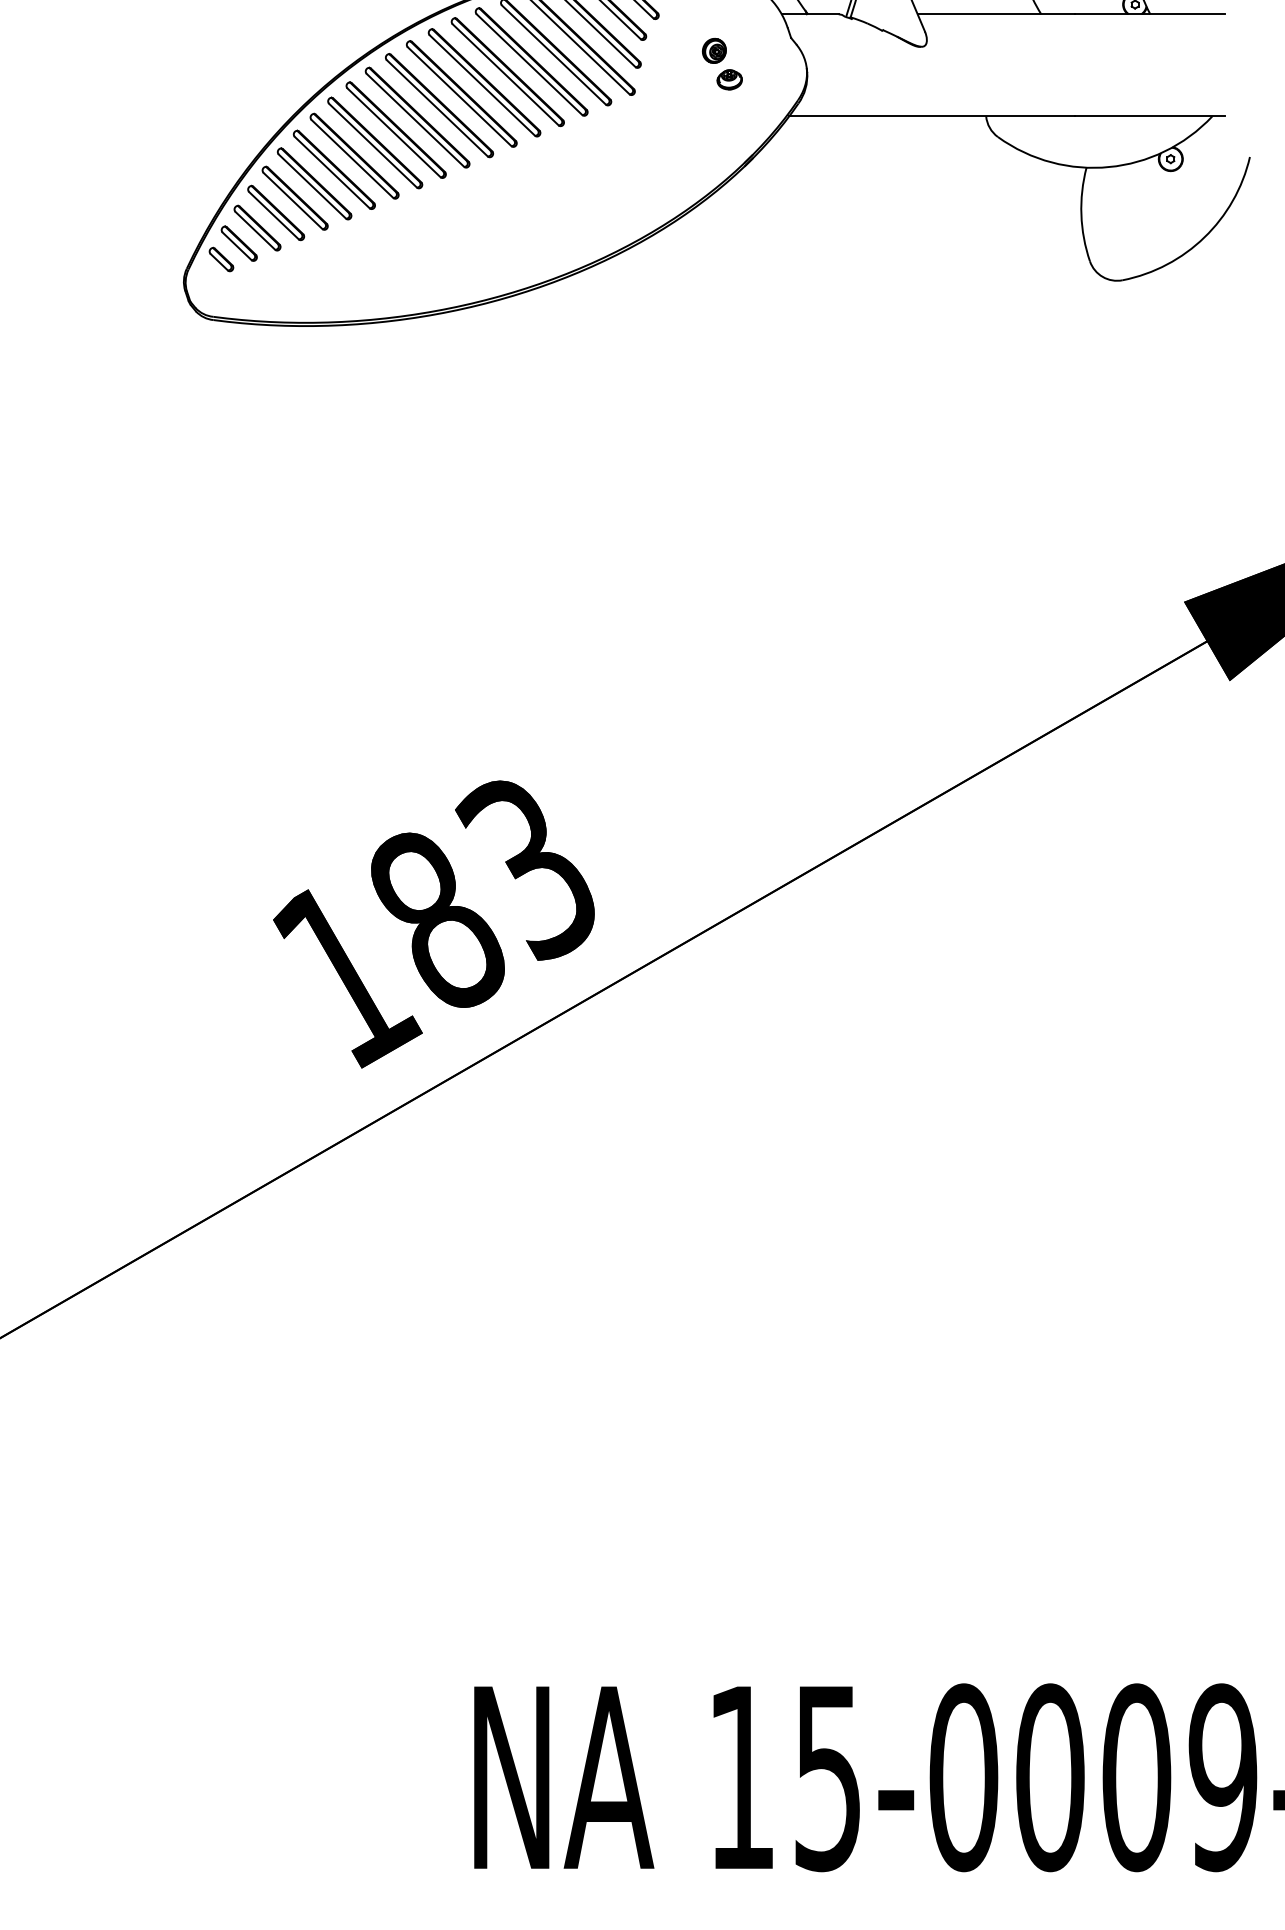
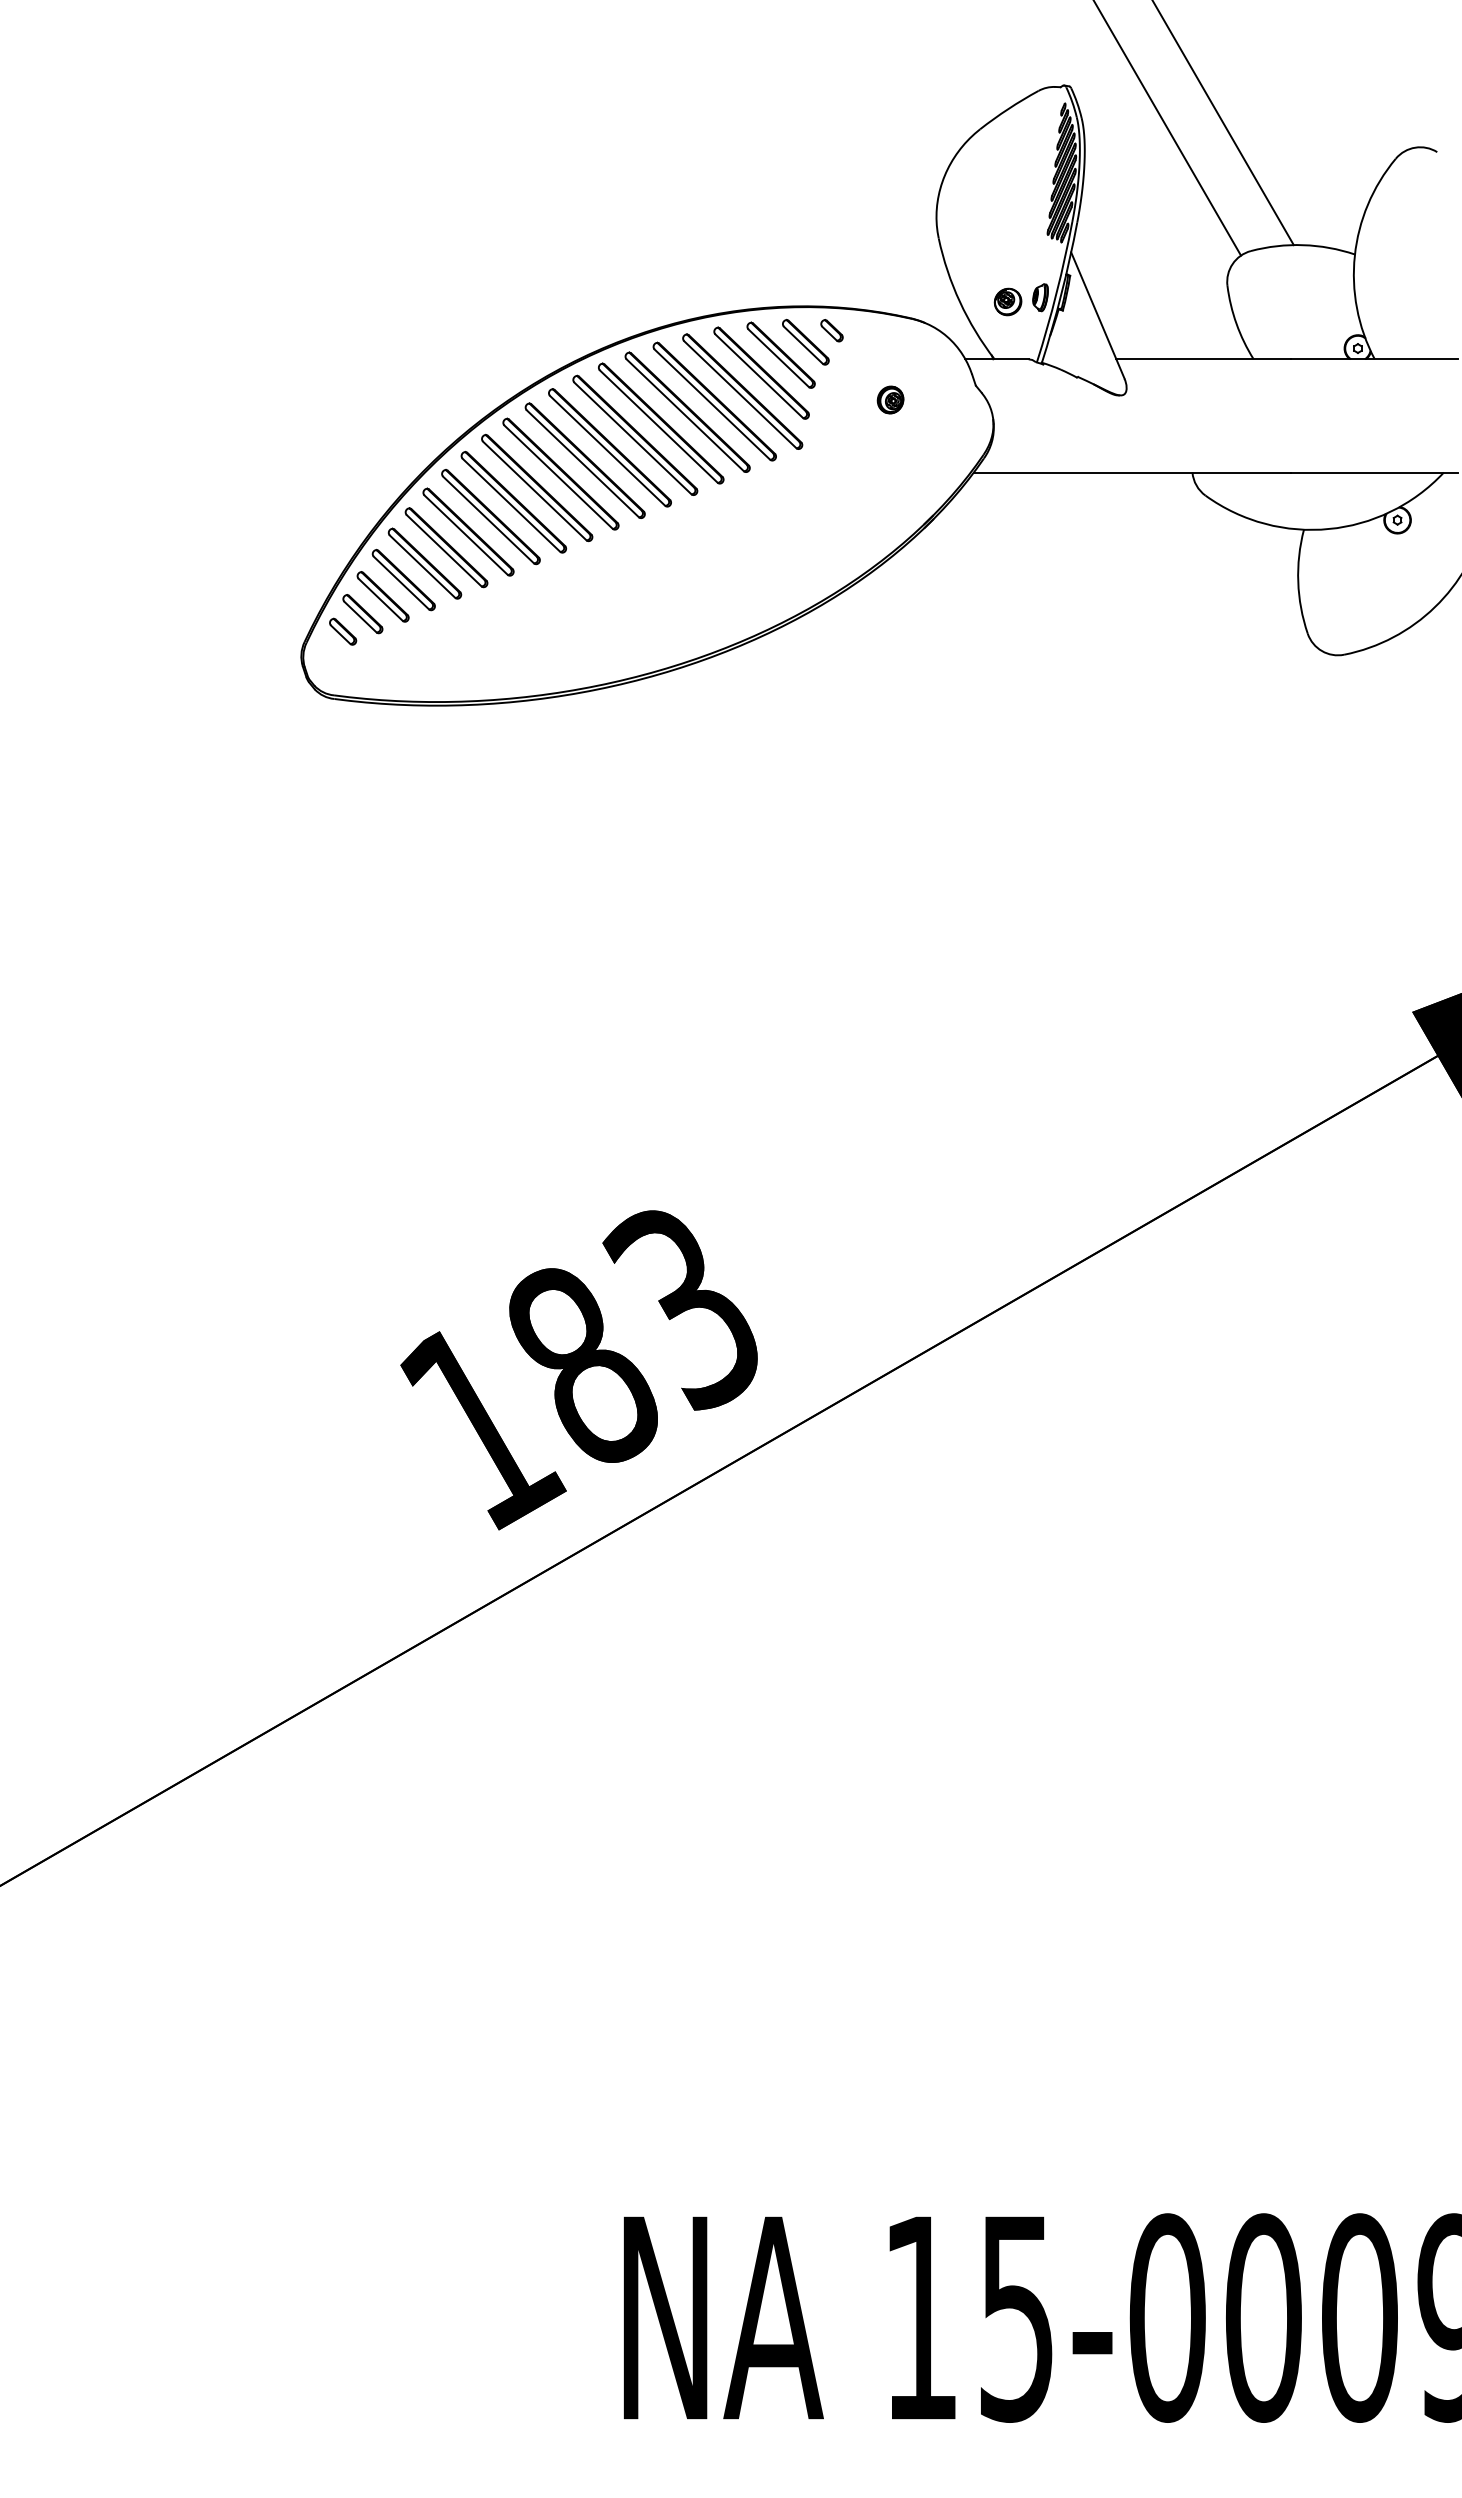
part: (729, 79) -> (907, 431), removed

